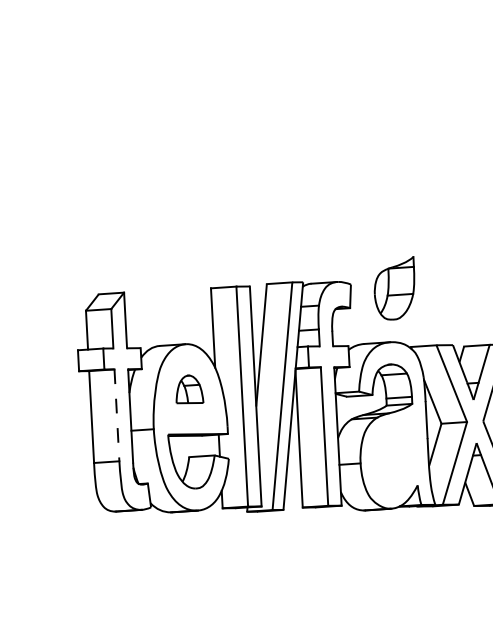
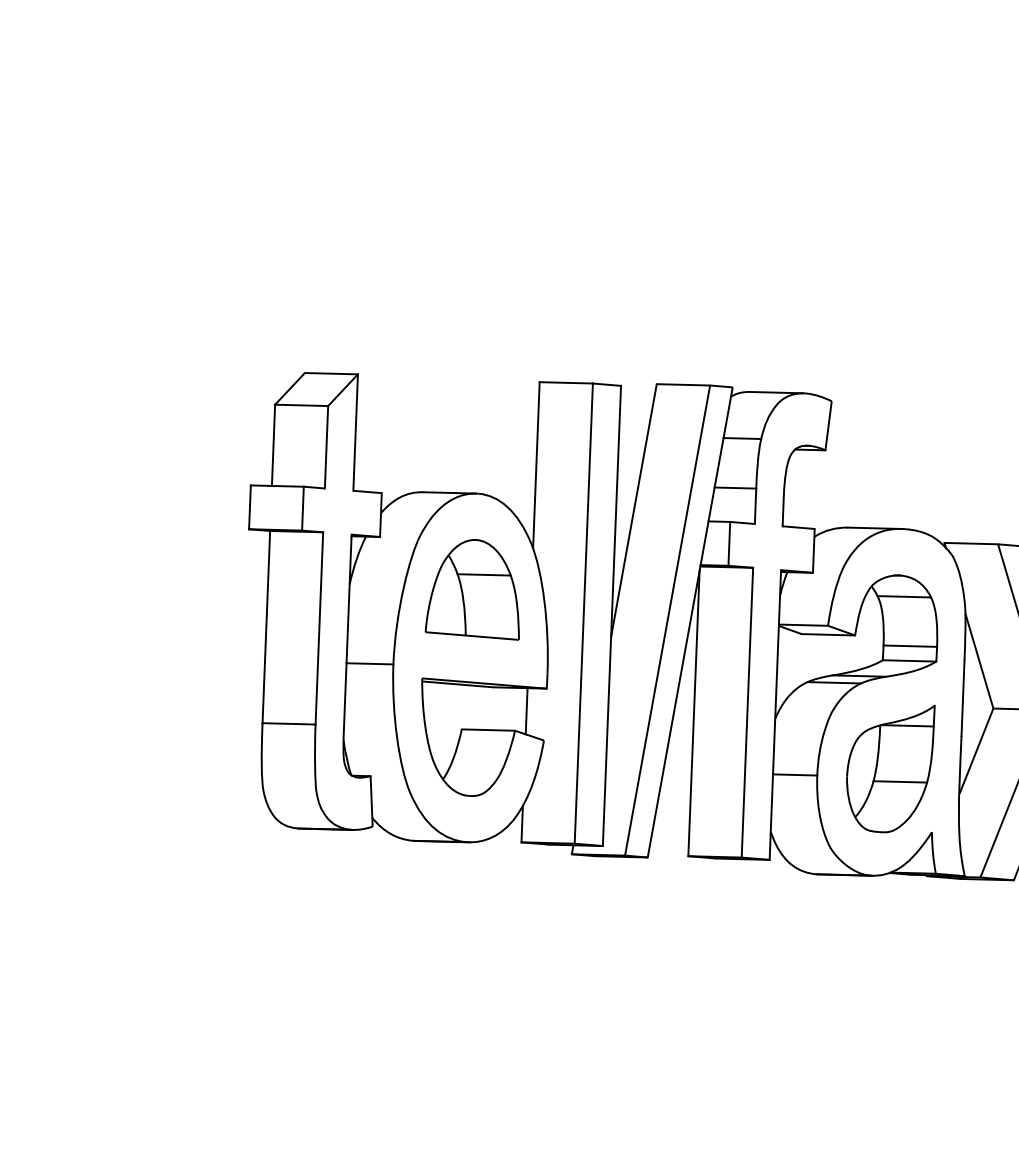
part: (394, 288) -> (889, 767), moved
part: (189, 389) -> (475, 588), size x1.67
line: (116, 415) -> (318, 628), dashed -> solid

